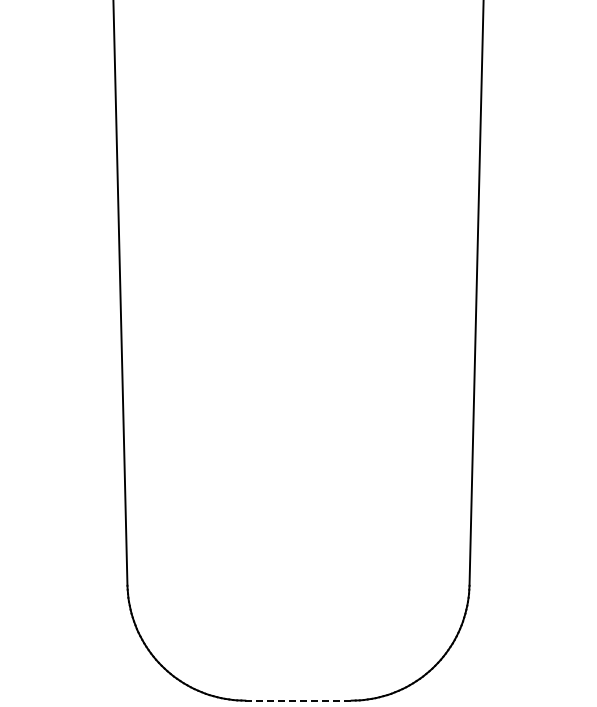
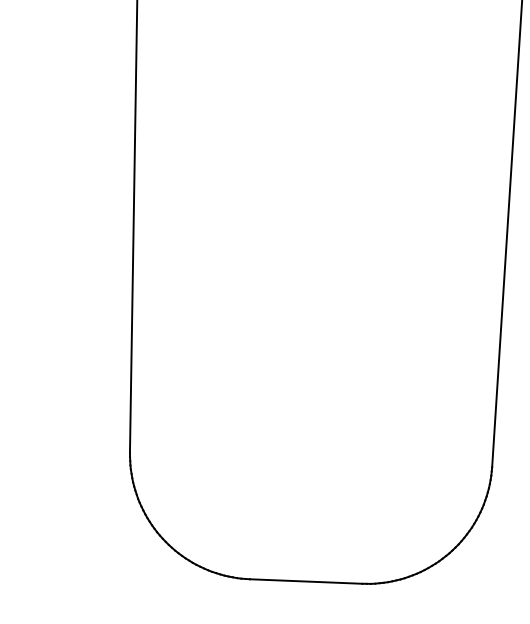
line: (298, 700) -> (306, 581), dashed -> solid

